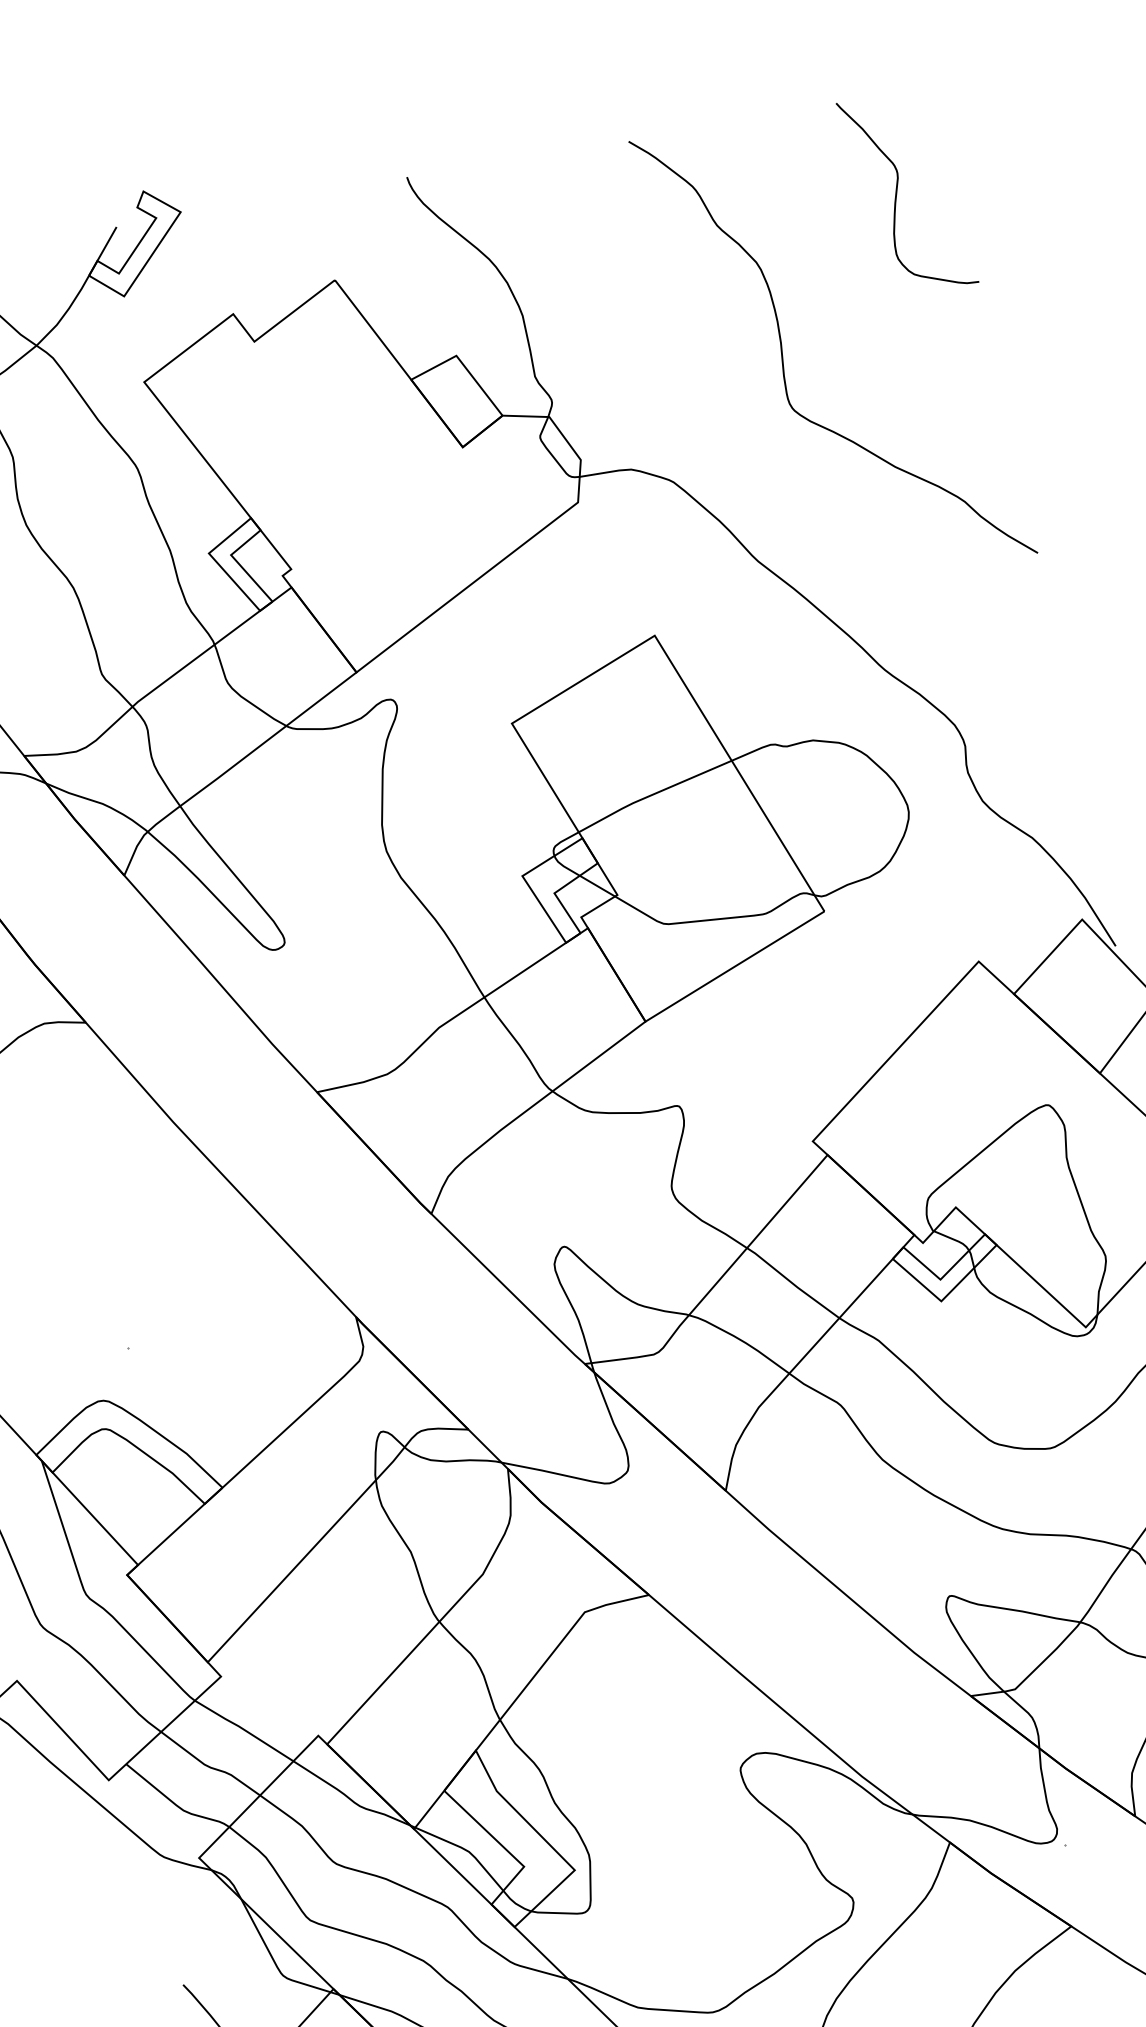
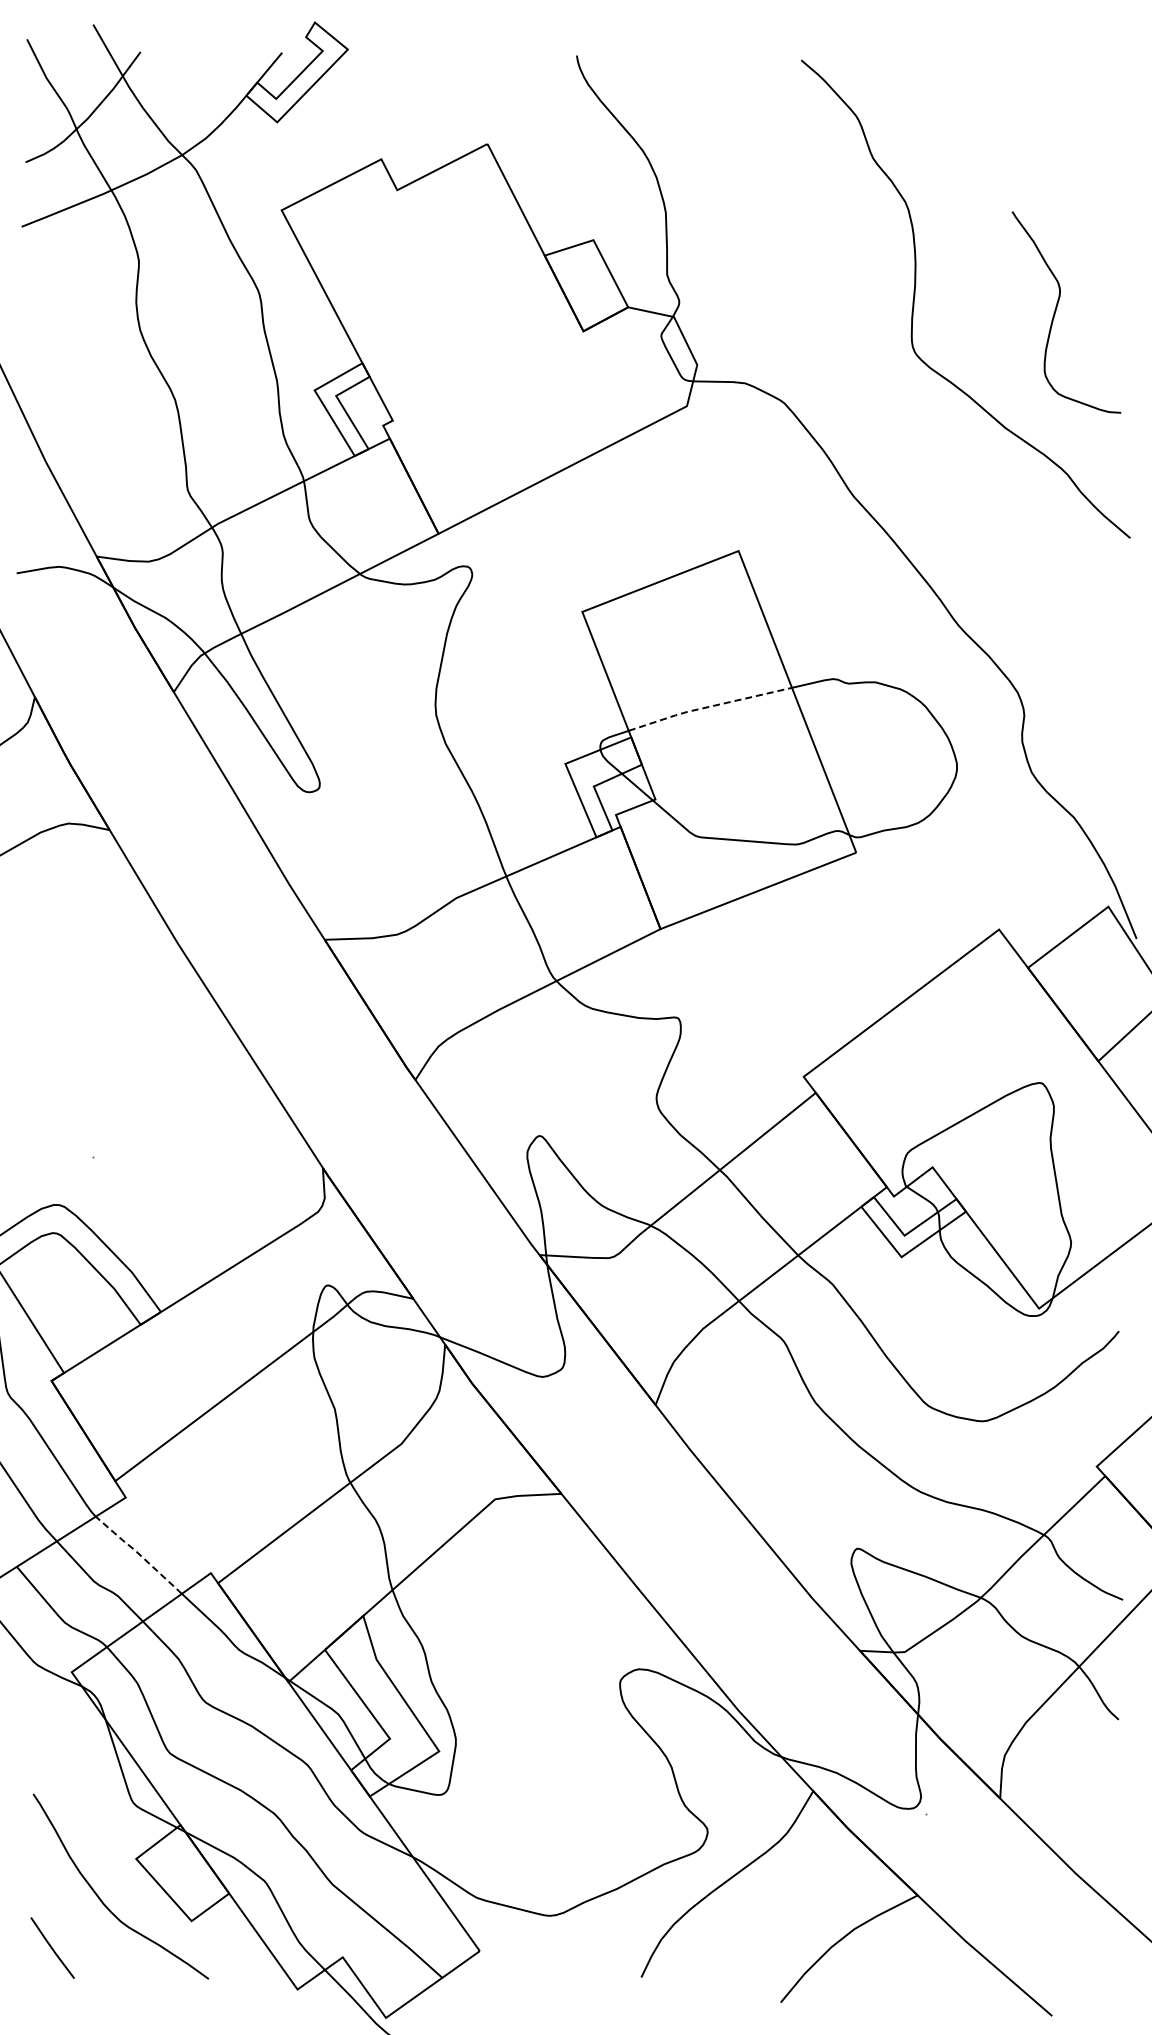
curve: (897, 193) -> (1056, 311), moved
line: (653, 795) -> (708, 707), solid -> dashed
line: (242, 1729) -> (137, 1553), solid -> dashed

